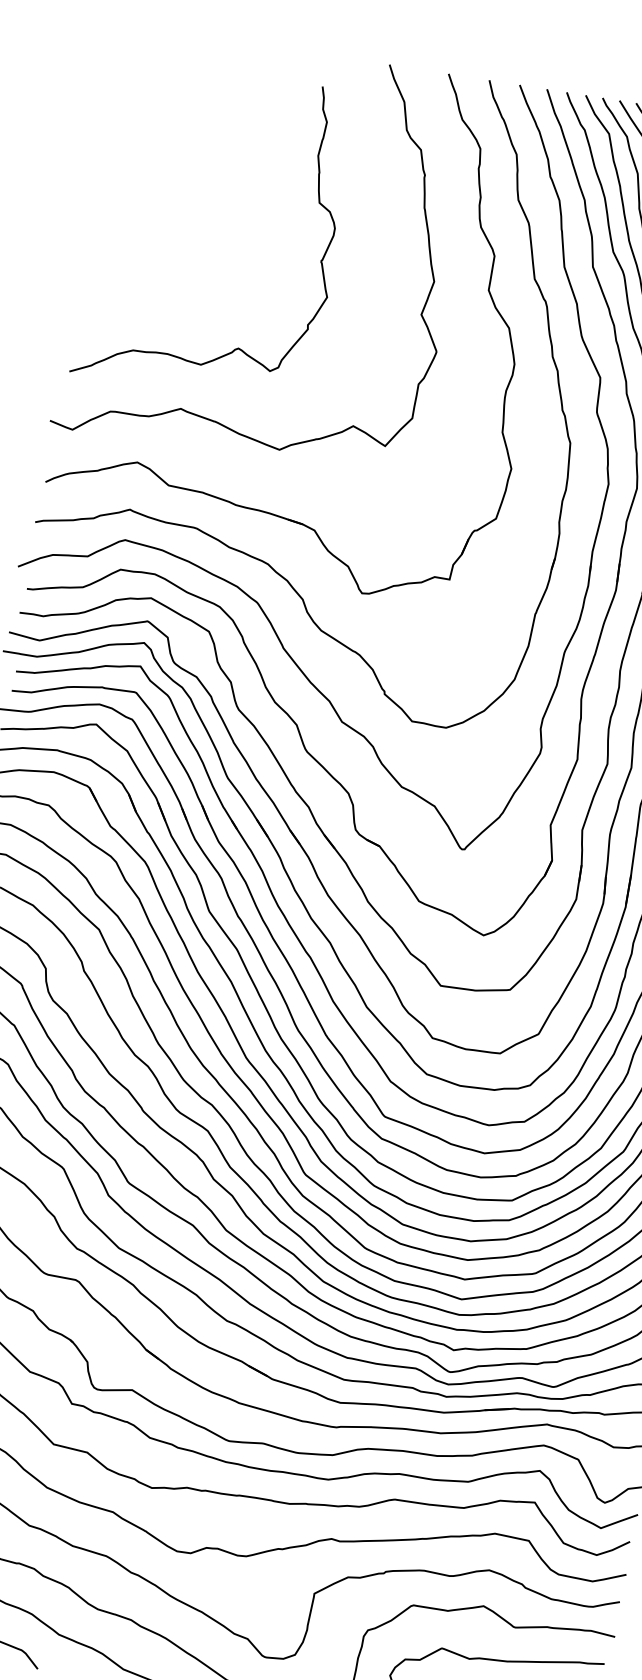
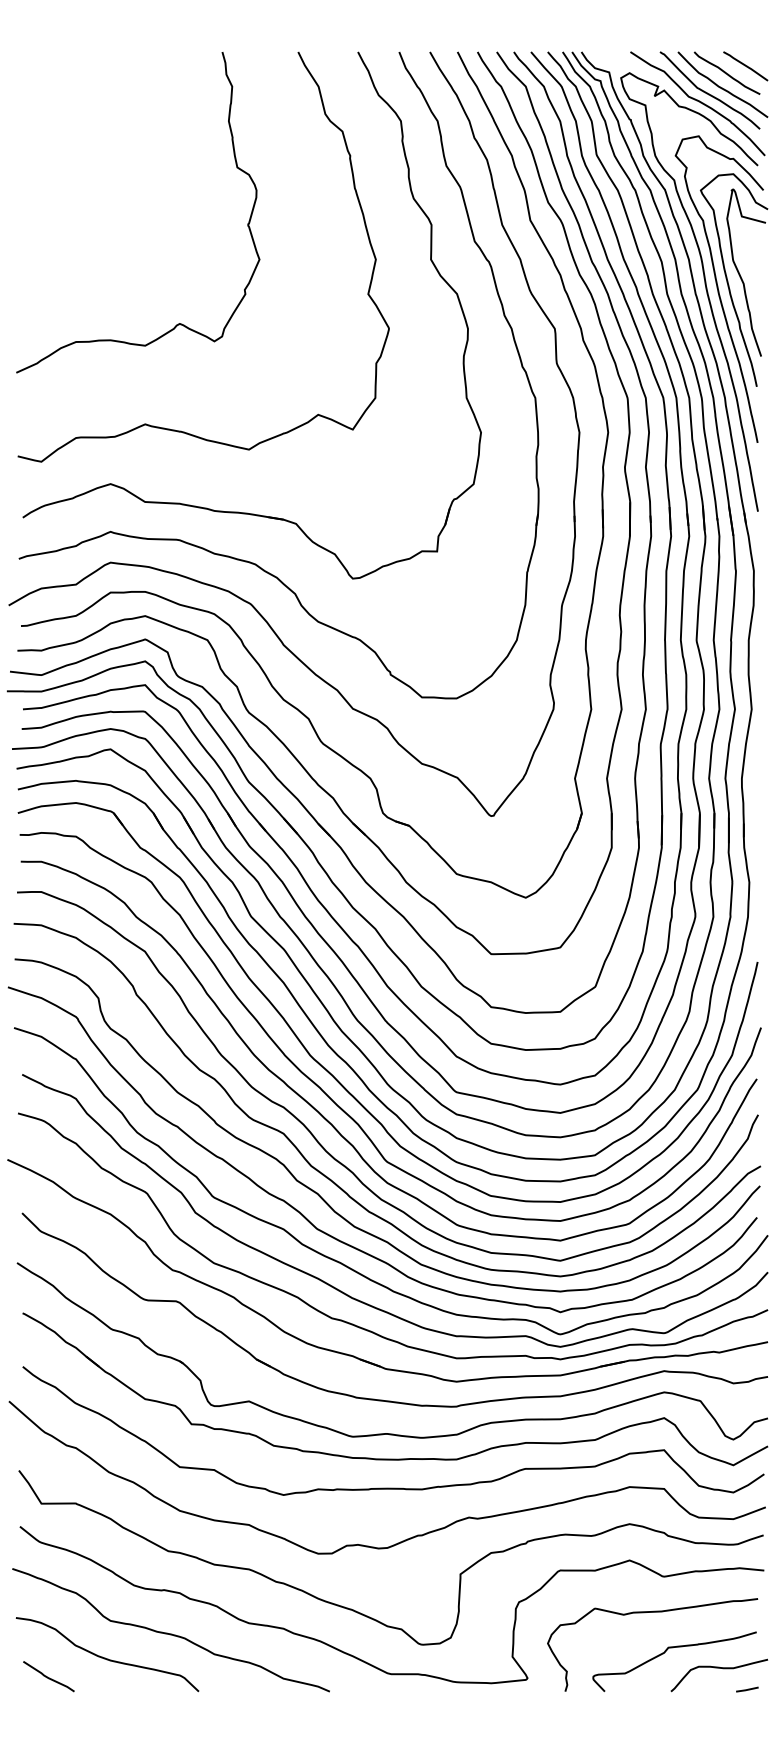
curve: (318, 202) -> (236, 167), moved

